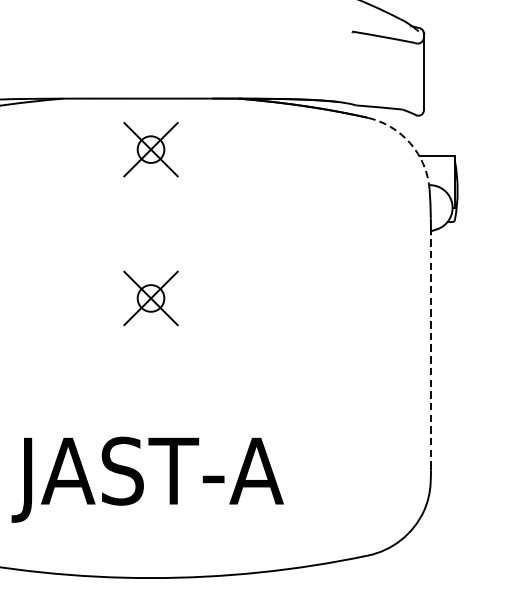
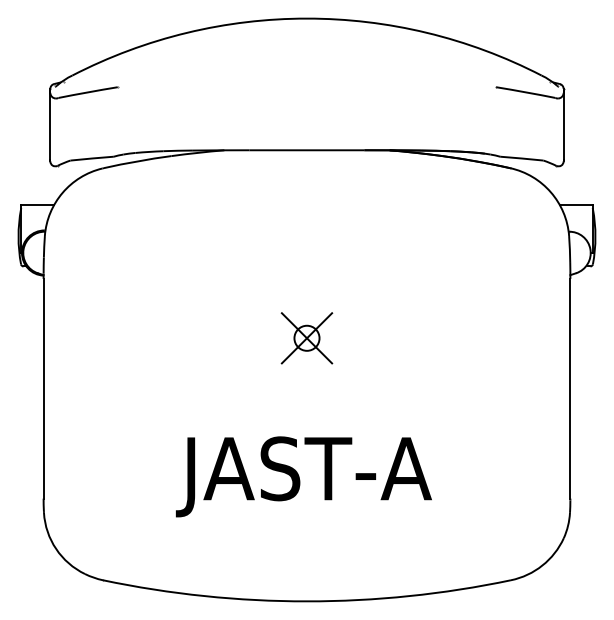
arc: (409, 143) -> (550, 192), dashed -> solid
part: (150, 149) -> (306, 198), removed
line: (431, 351) -> (570, 388), dashed -> solid
text: (147, 479) -> (303, 476), moved

